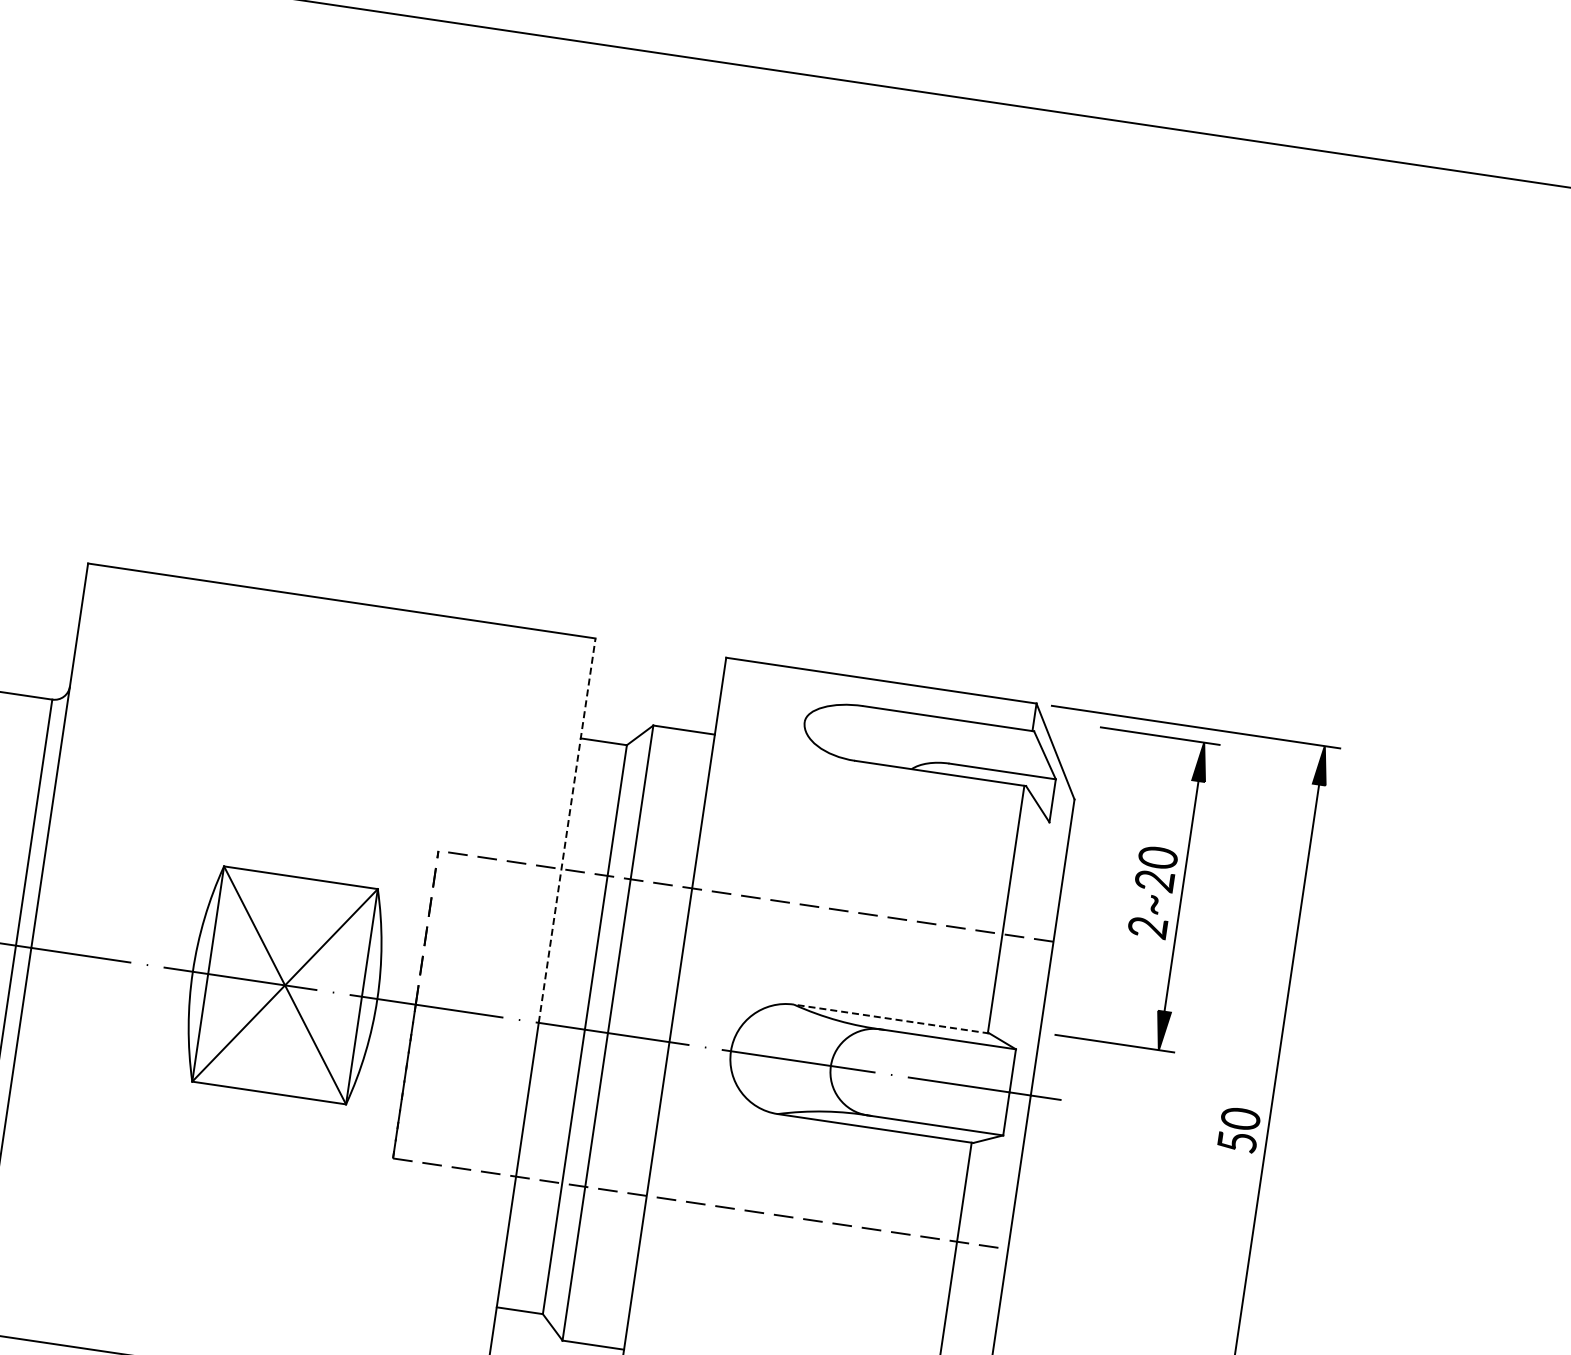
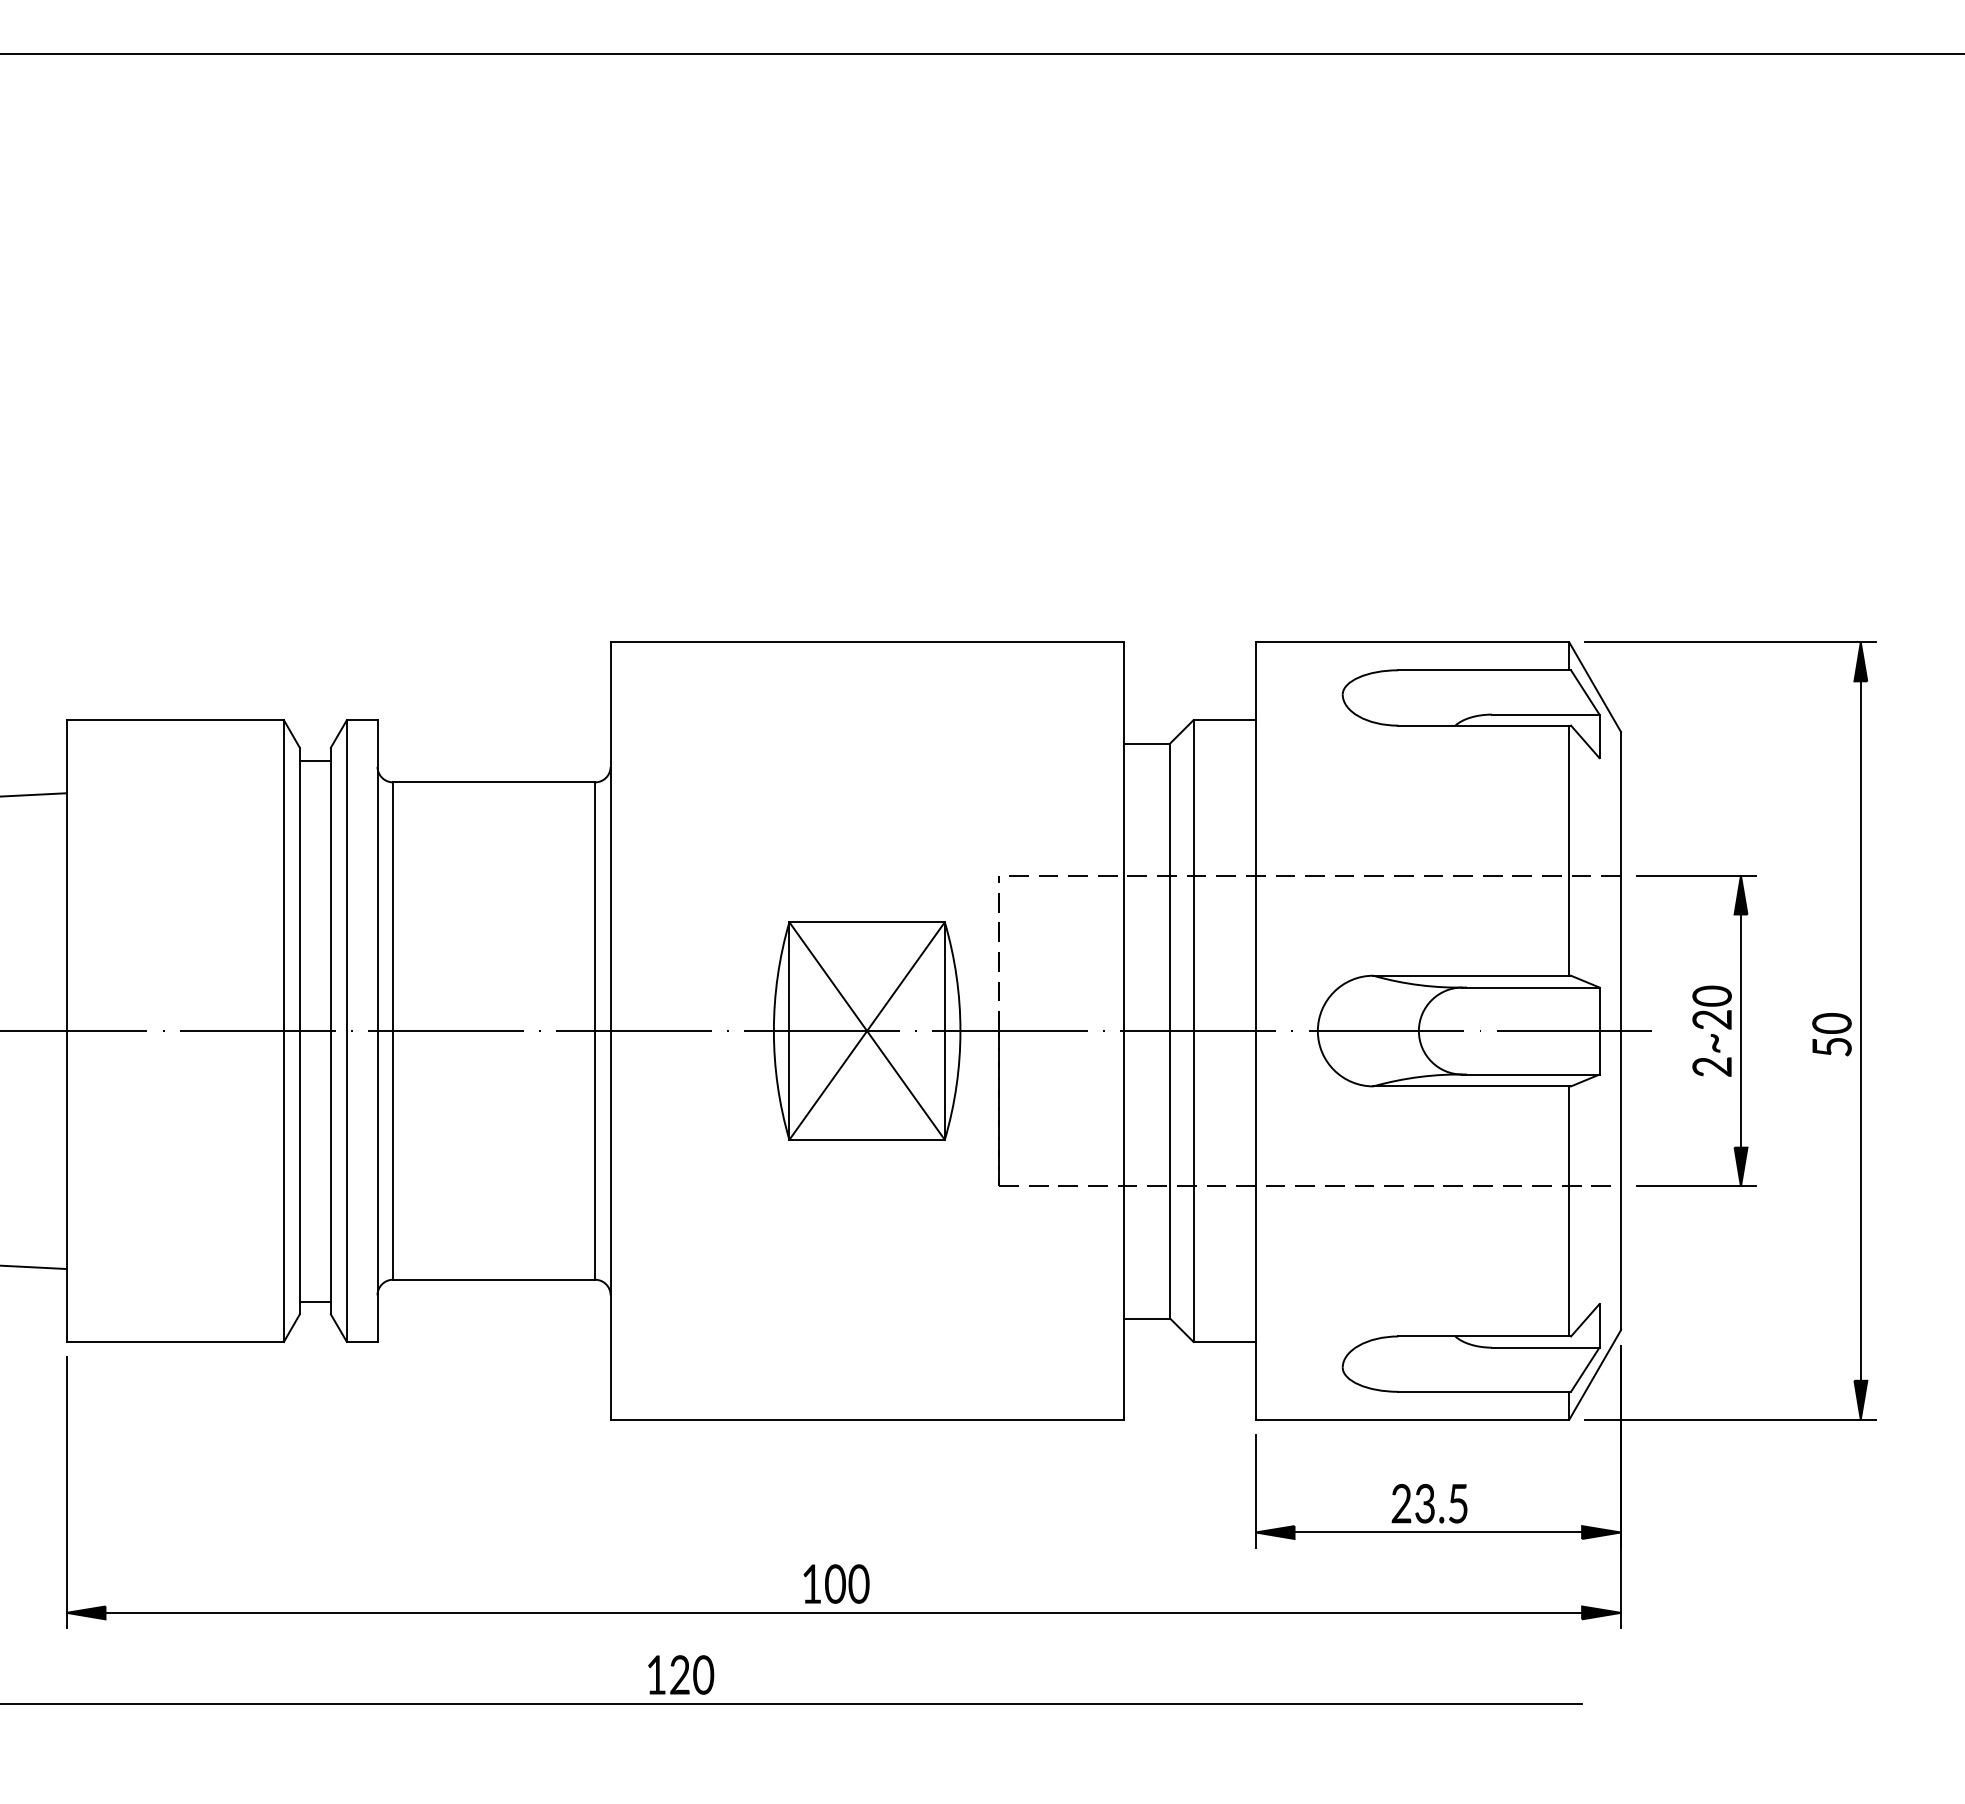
line: (567, 830) -> (1123, 836), dashed -> solid
part: (1137, 889) -> (1696, 1030), moved
line: (892, 1018) -> (1472, 975), dashed -> solid

